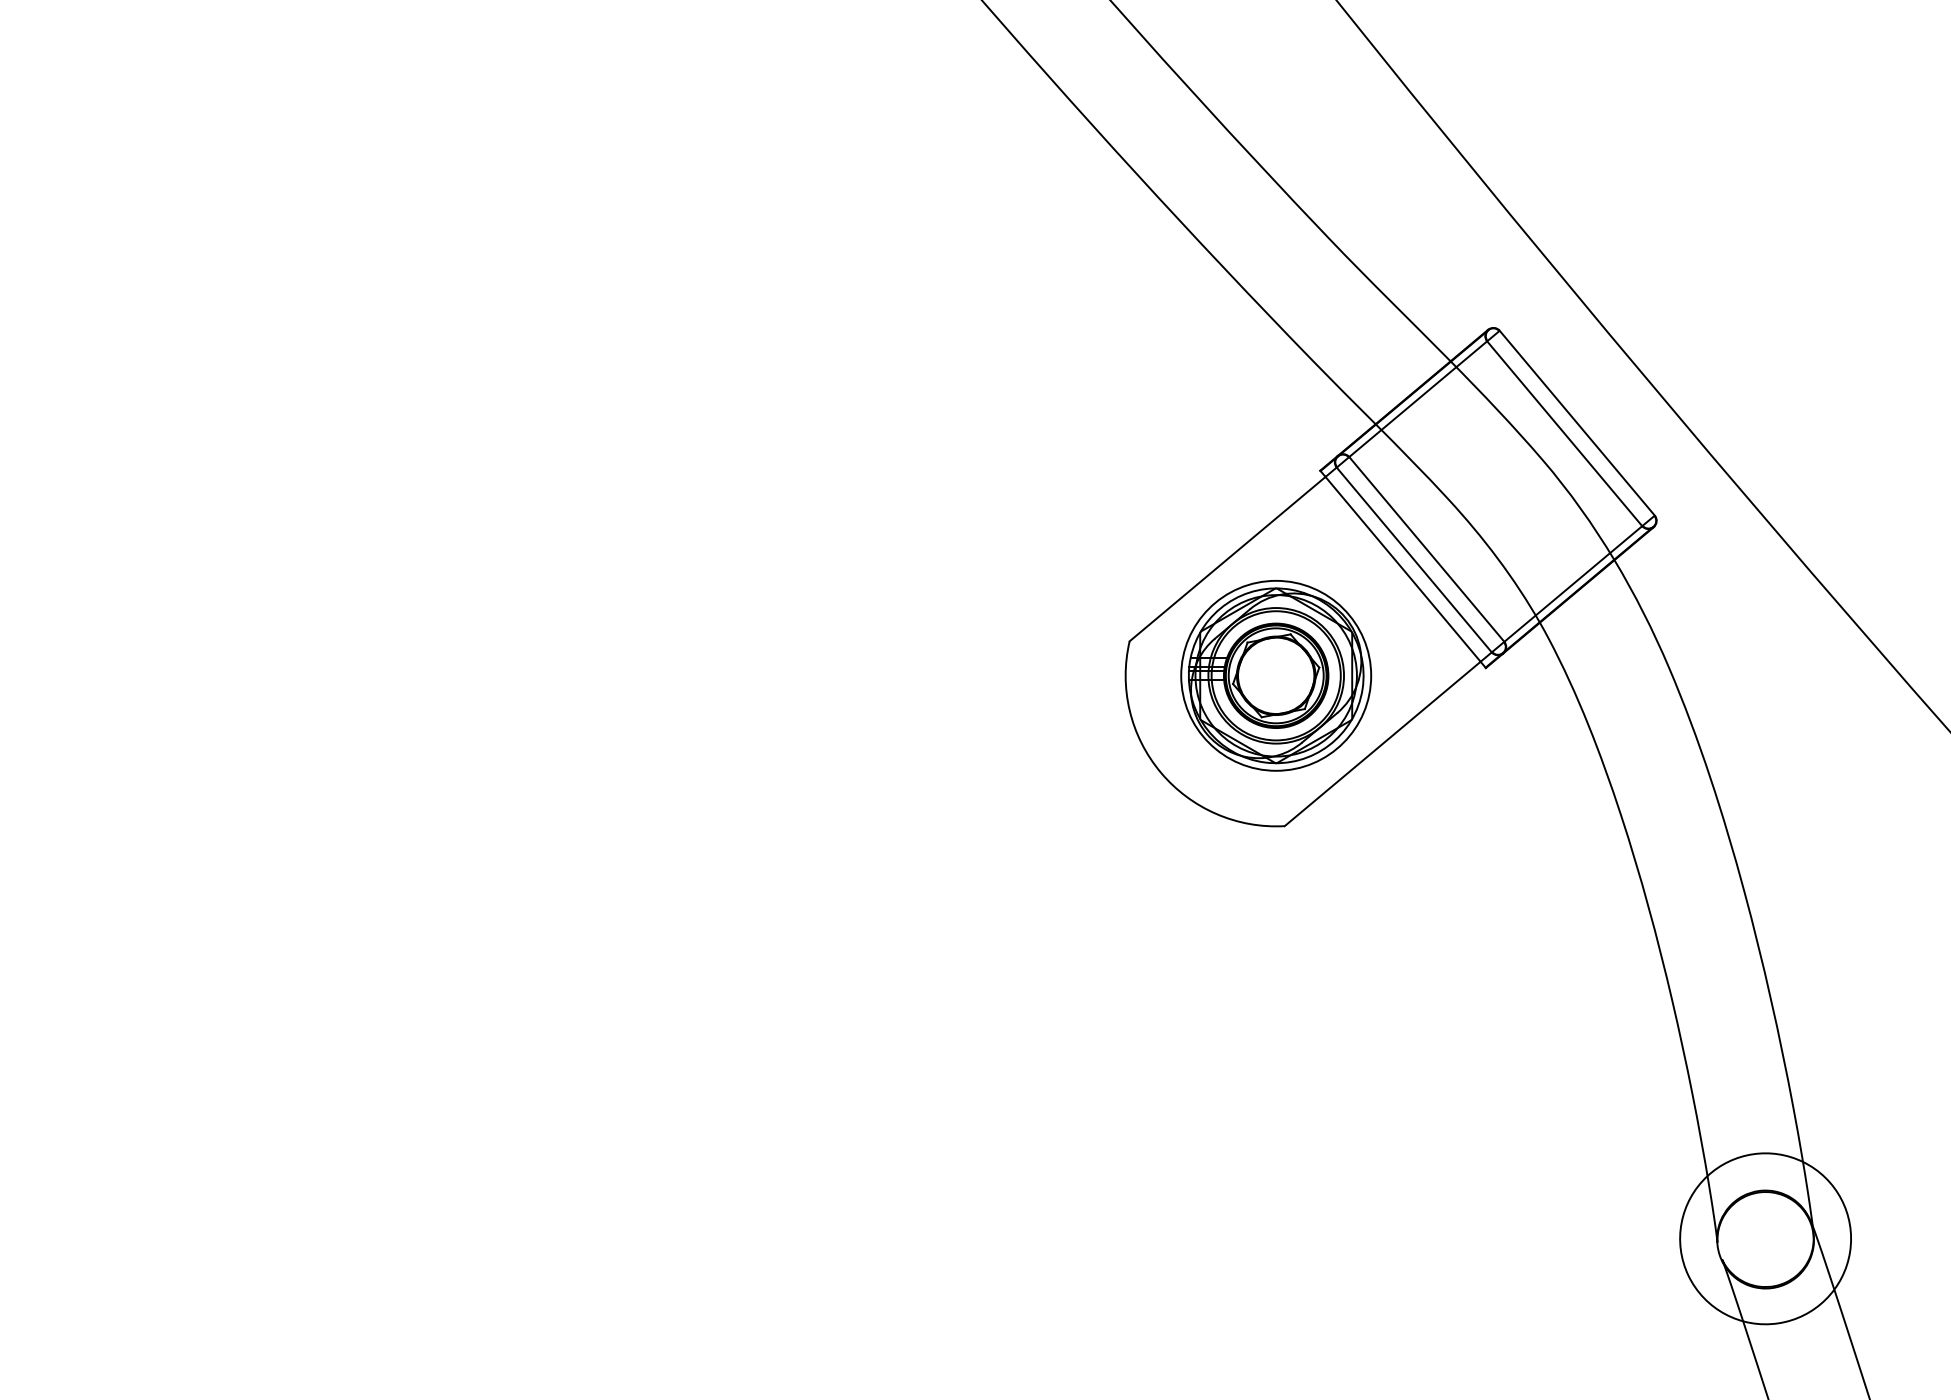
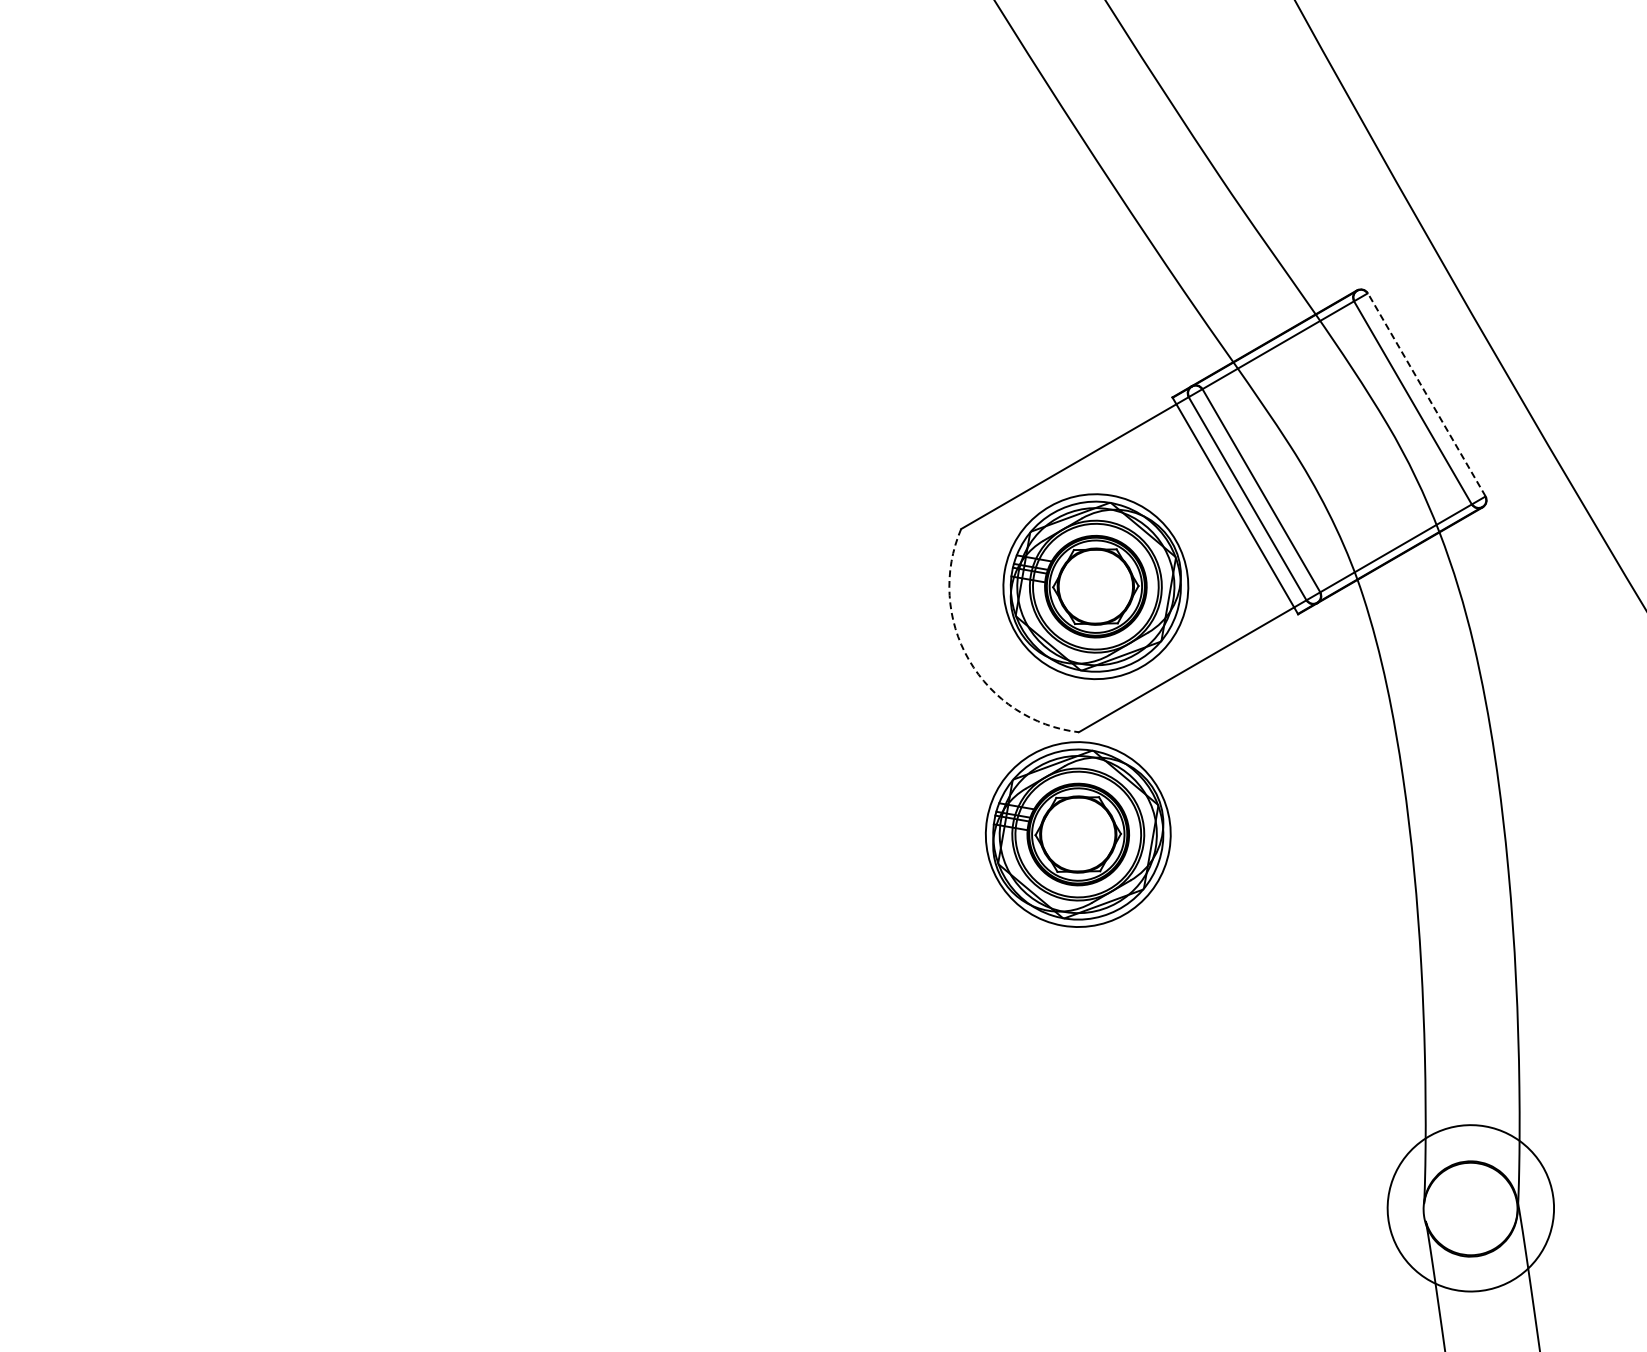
line: (1577, 423) -> (1426, 395), solid -> dashed
arc: (1160, 772) -> (968, 660), solid -> dashed
part: (1302, 929) -> (1078, 834), added

